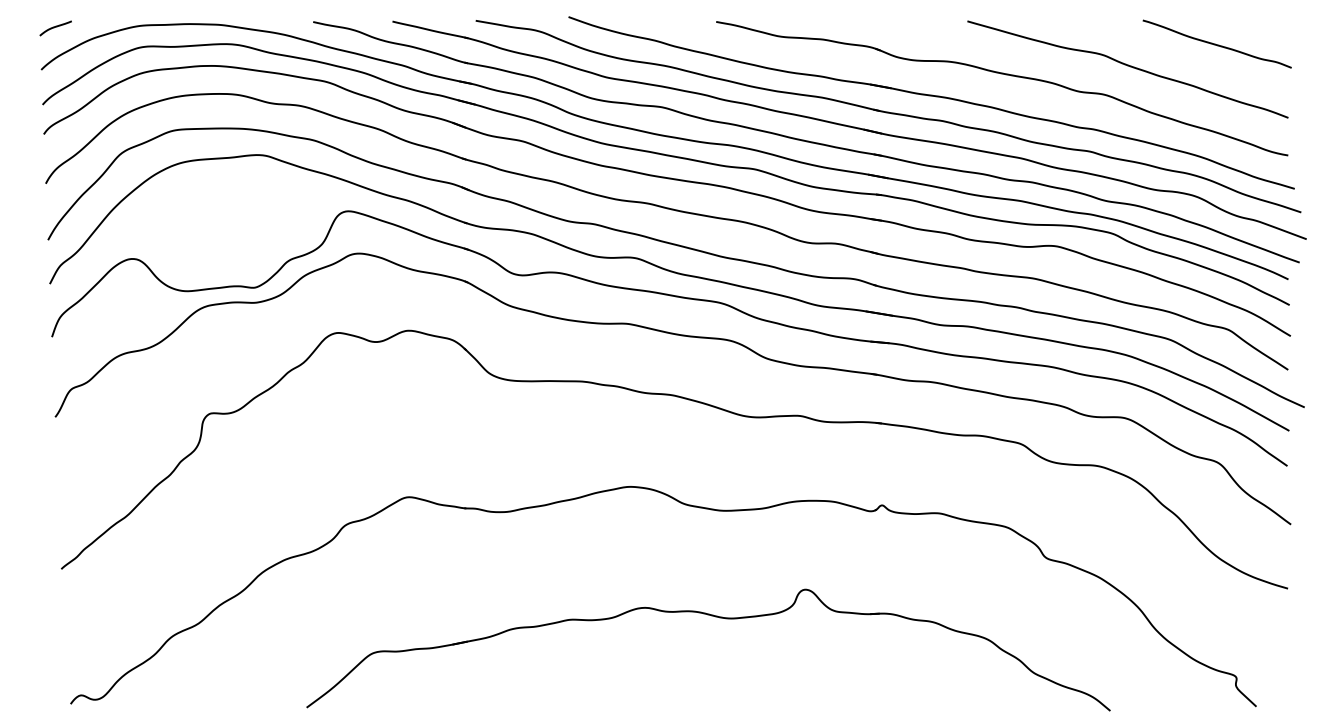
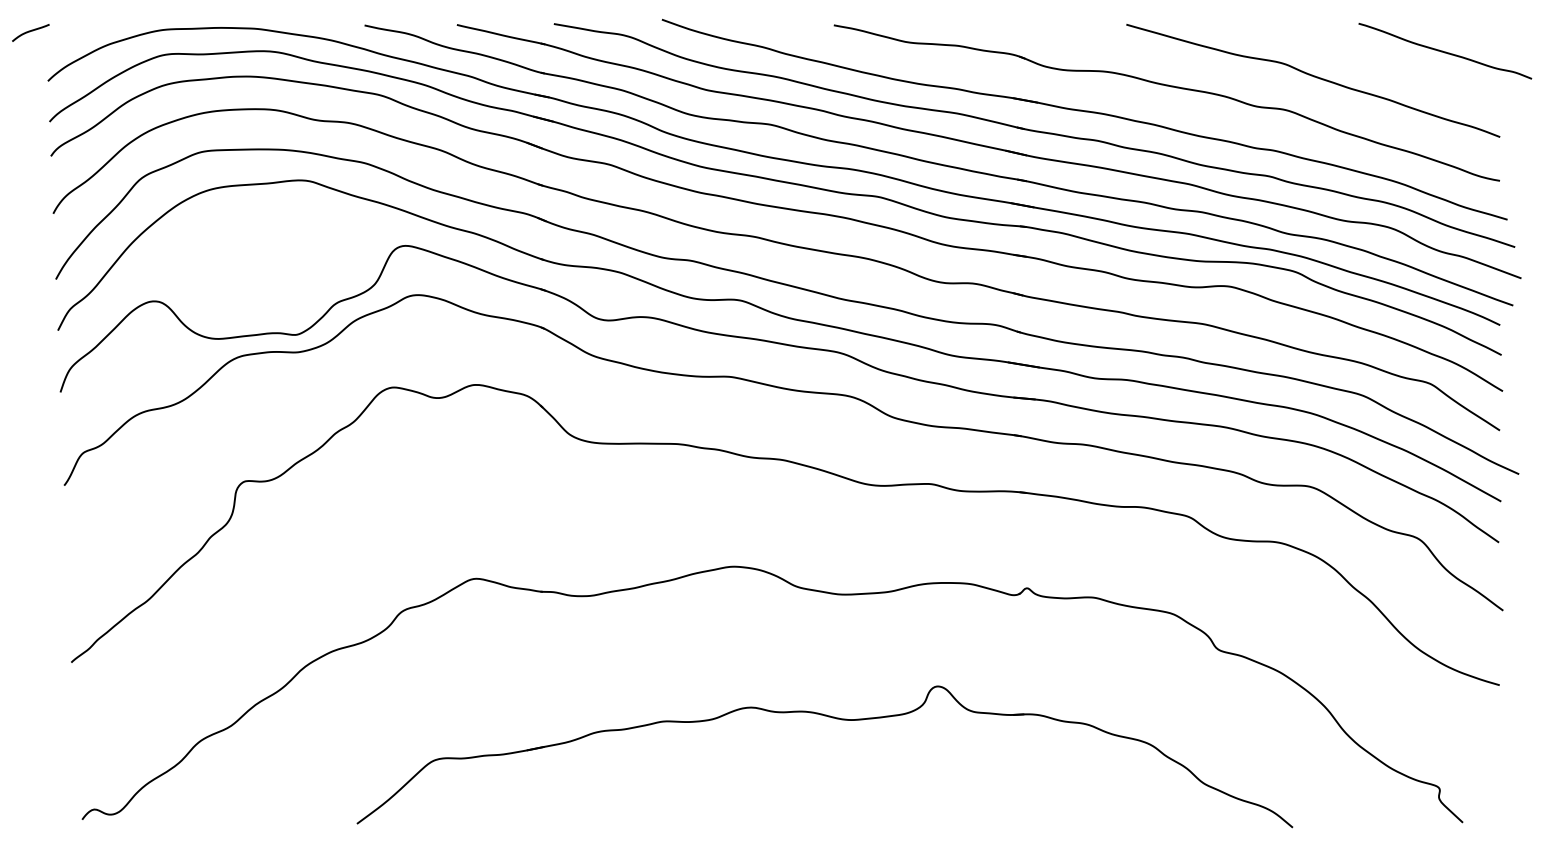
curve: (55, 28) -> (30, 32), moved
curve: (1217, 44) -> (1445, 51), moved

